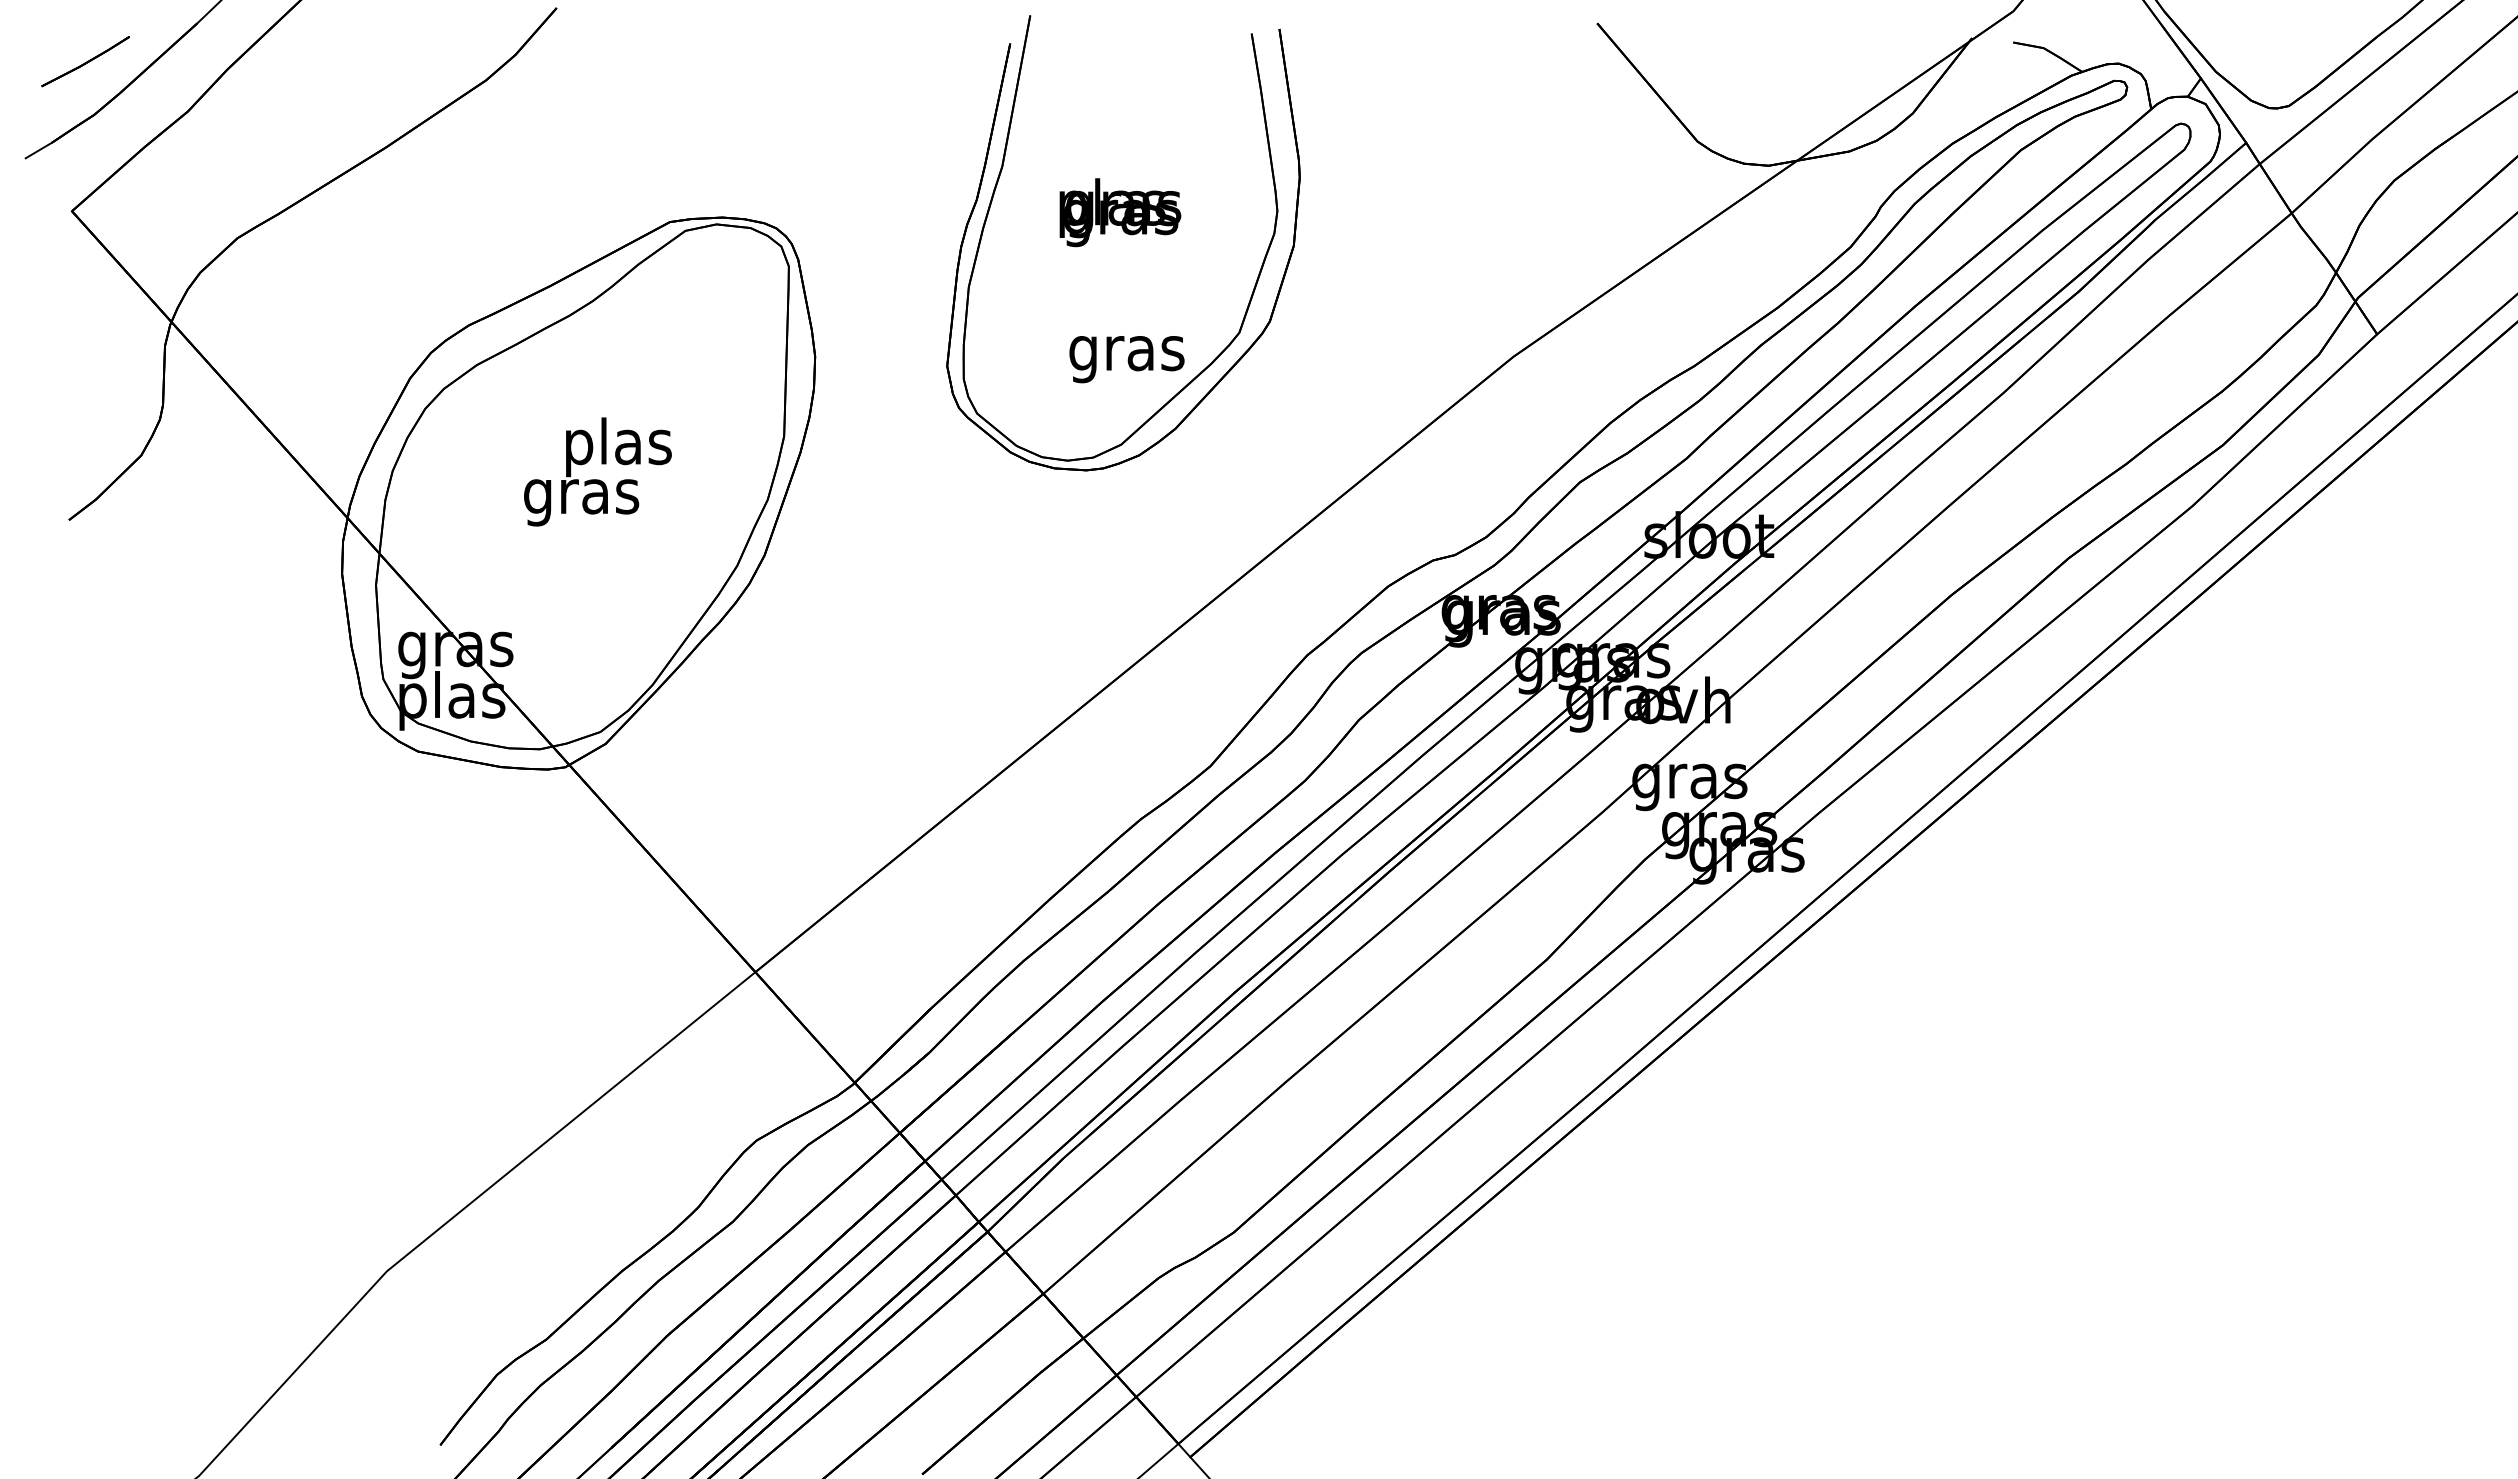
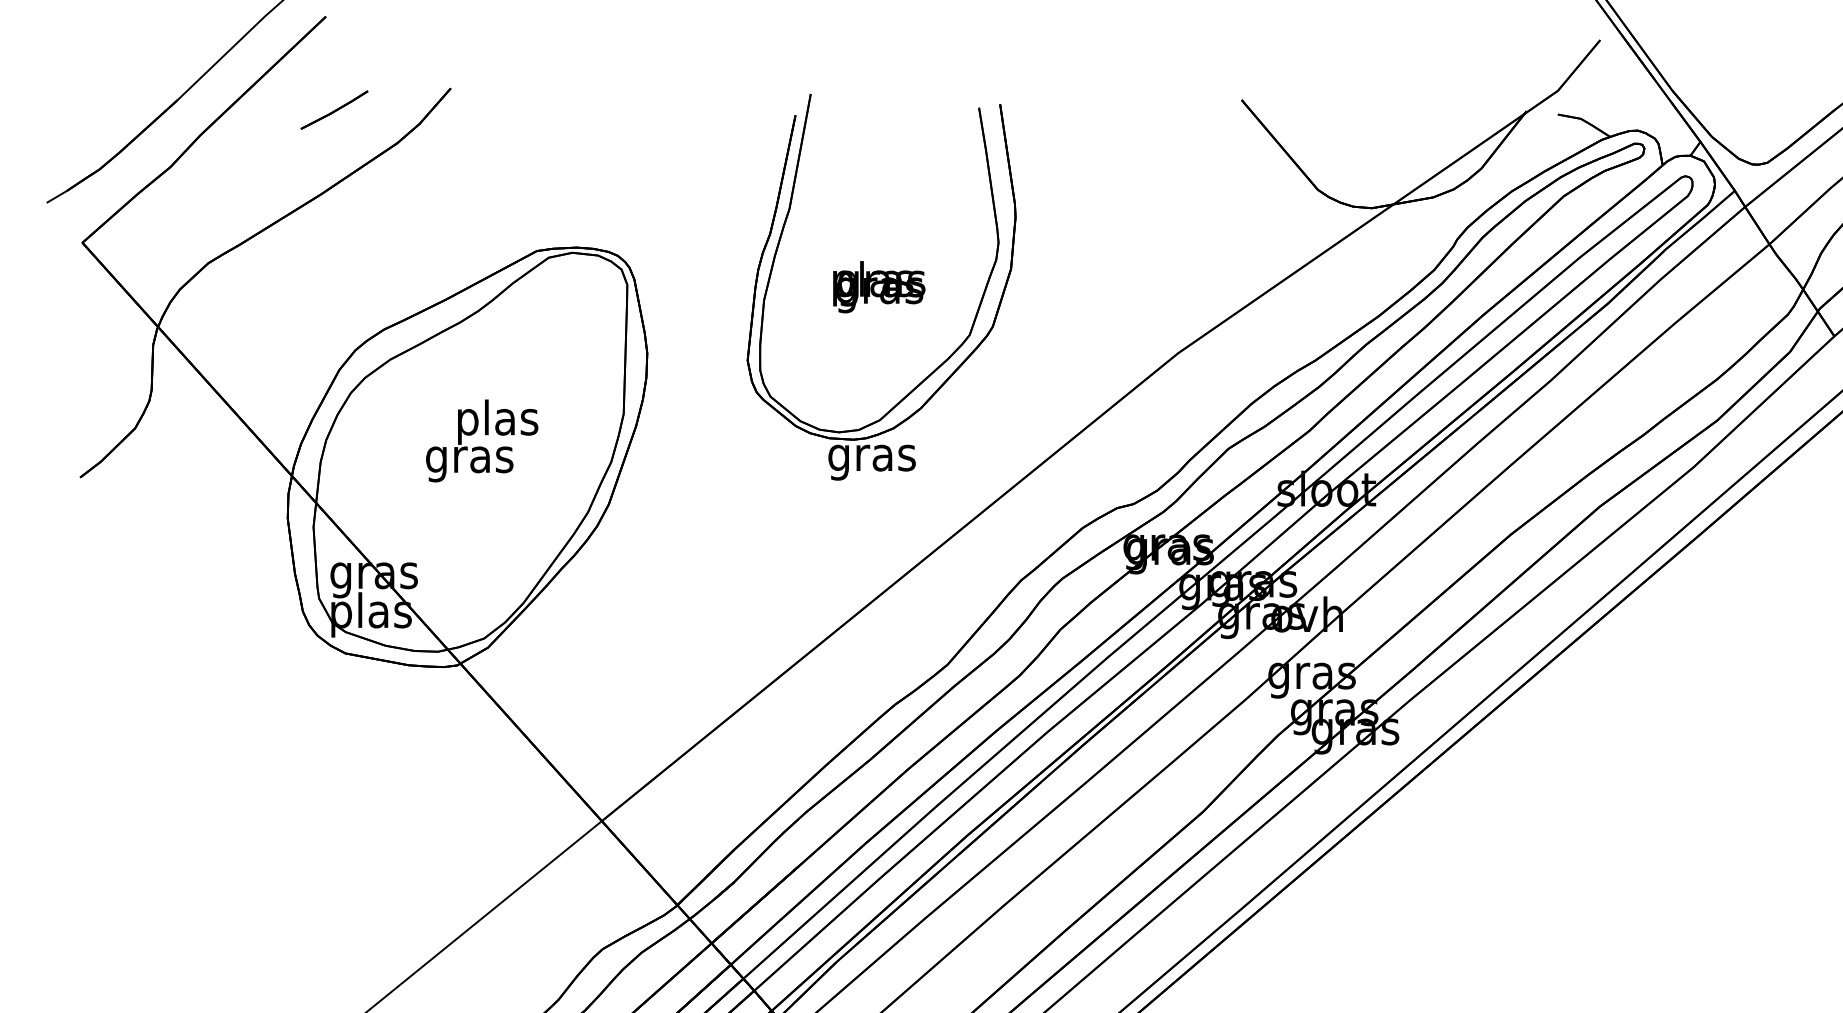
part: (85, 61) -> (334, 110), moved
text: (1120, 212) -> (879, 287), moved
text: (1126, 359) -> (871, 462), moved

